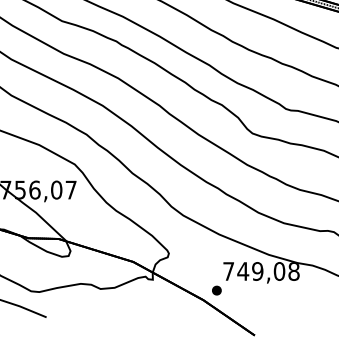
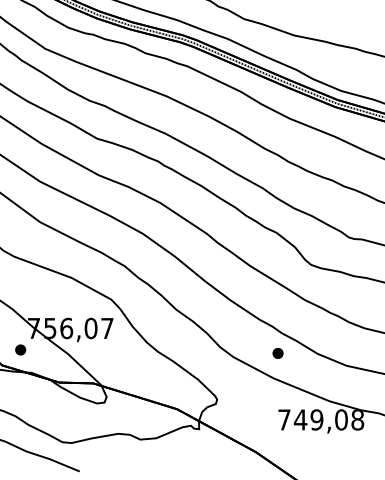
part: (216, 290) -> (277, 353), moved

